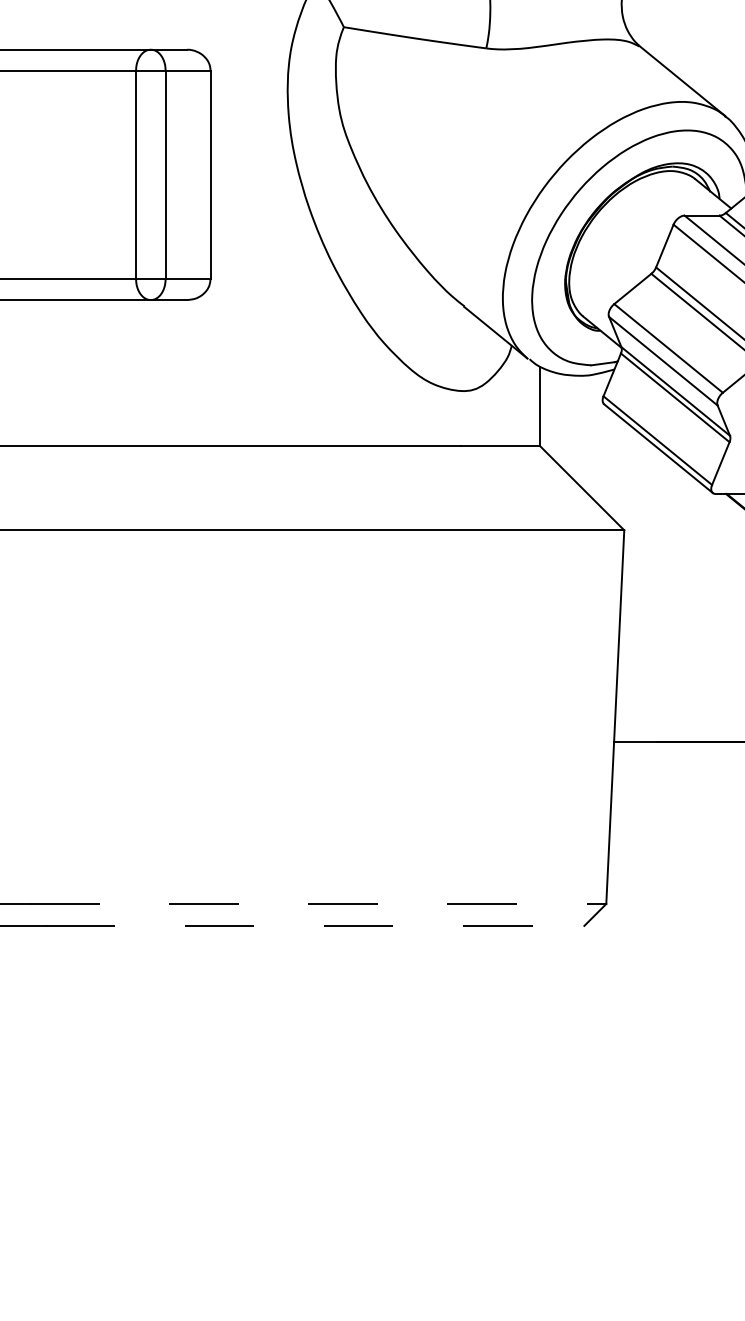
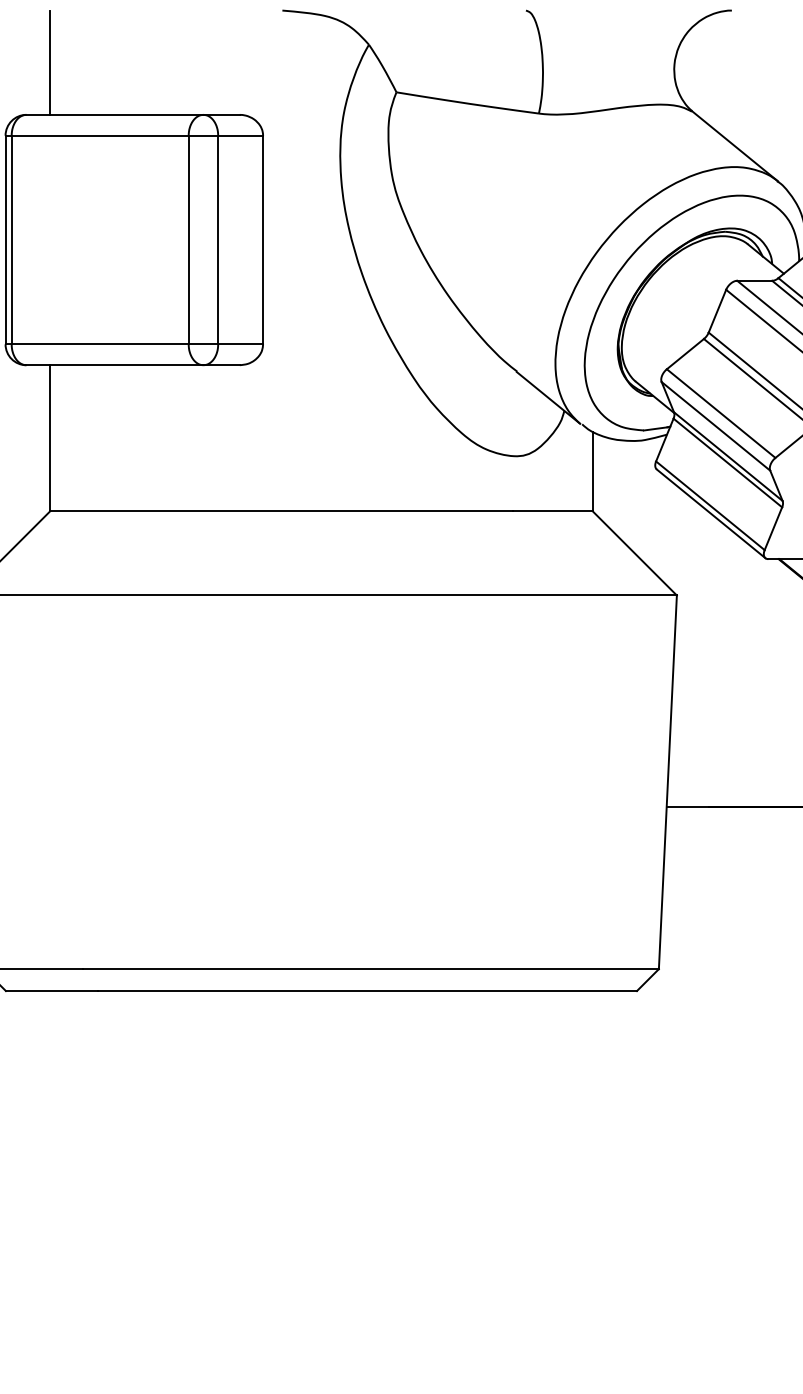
line: (318, 904) -> (371, 969), dashed -> solid
line: (315, 926) -> (368, 991), dashed -> solid

